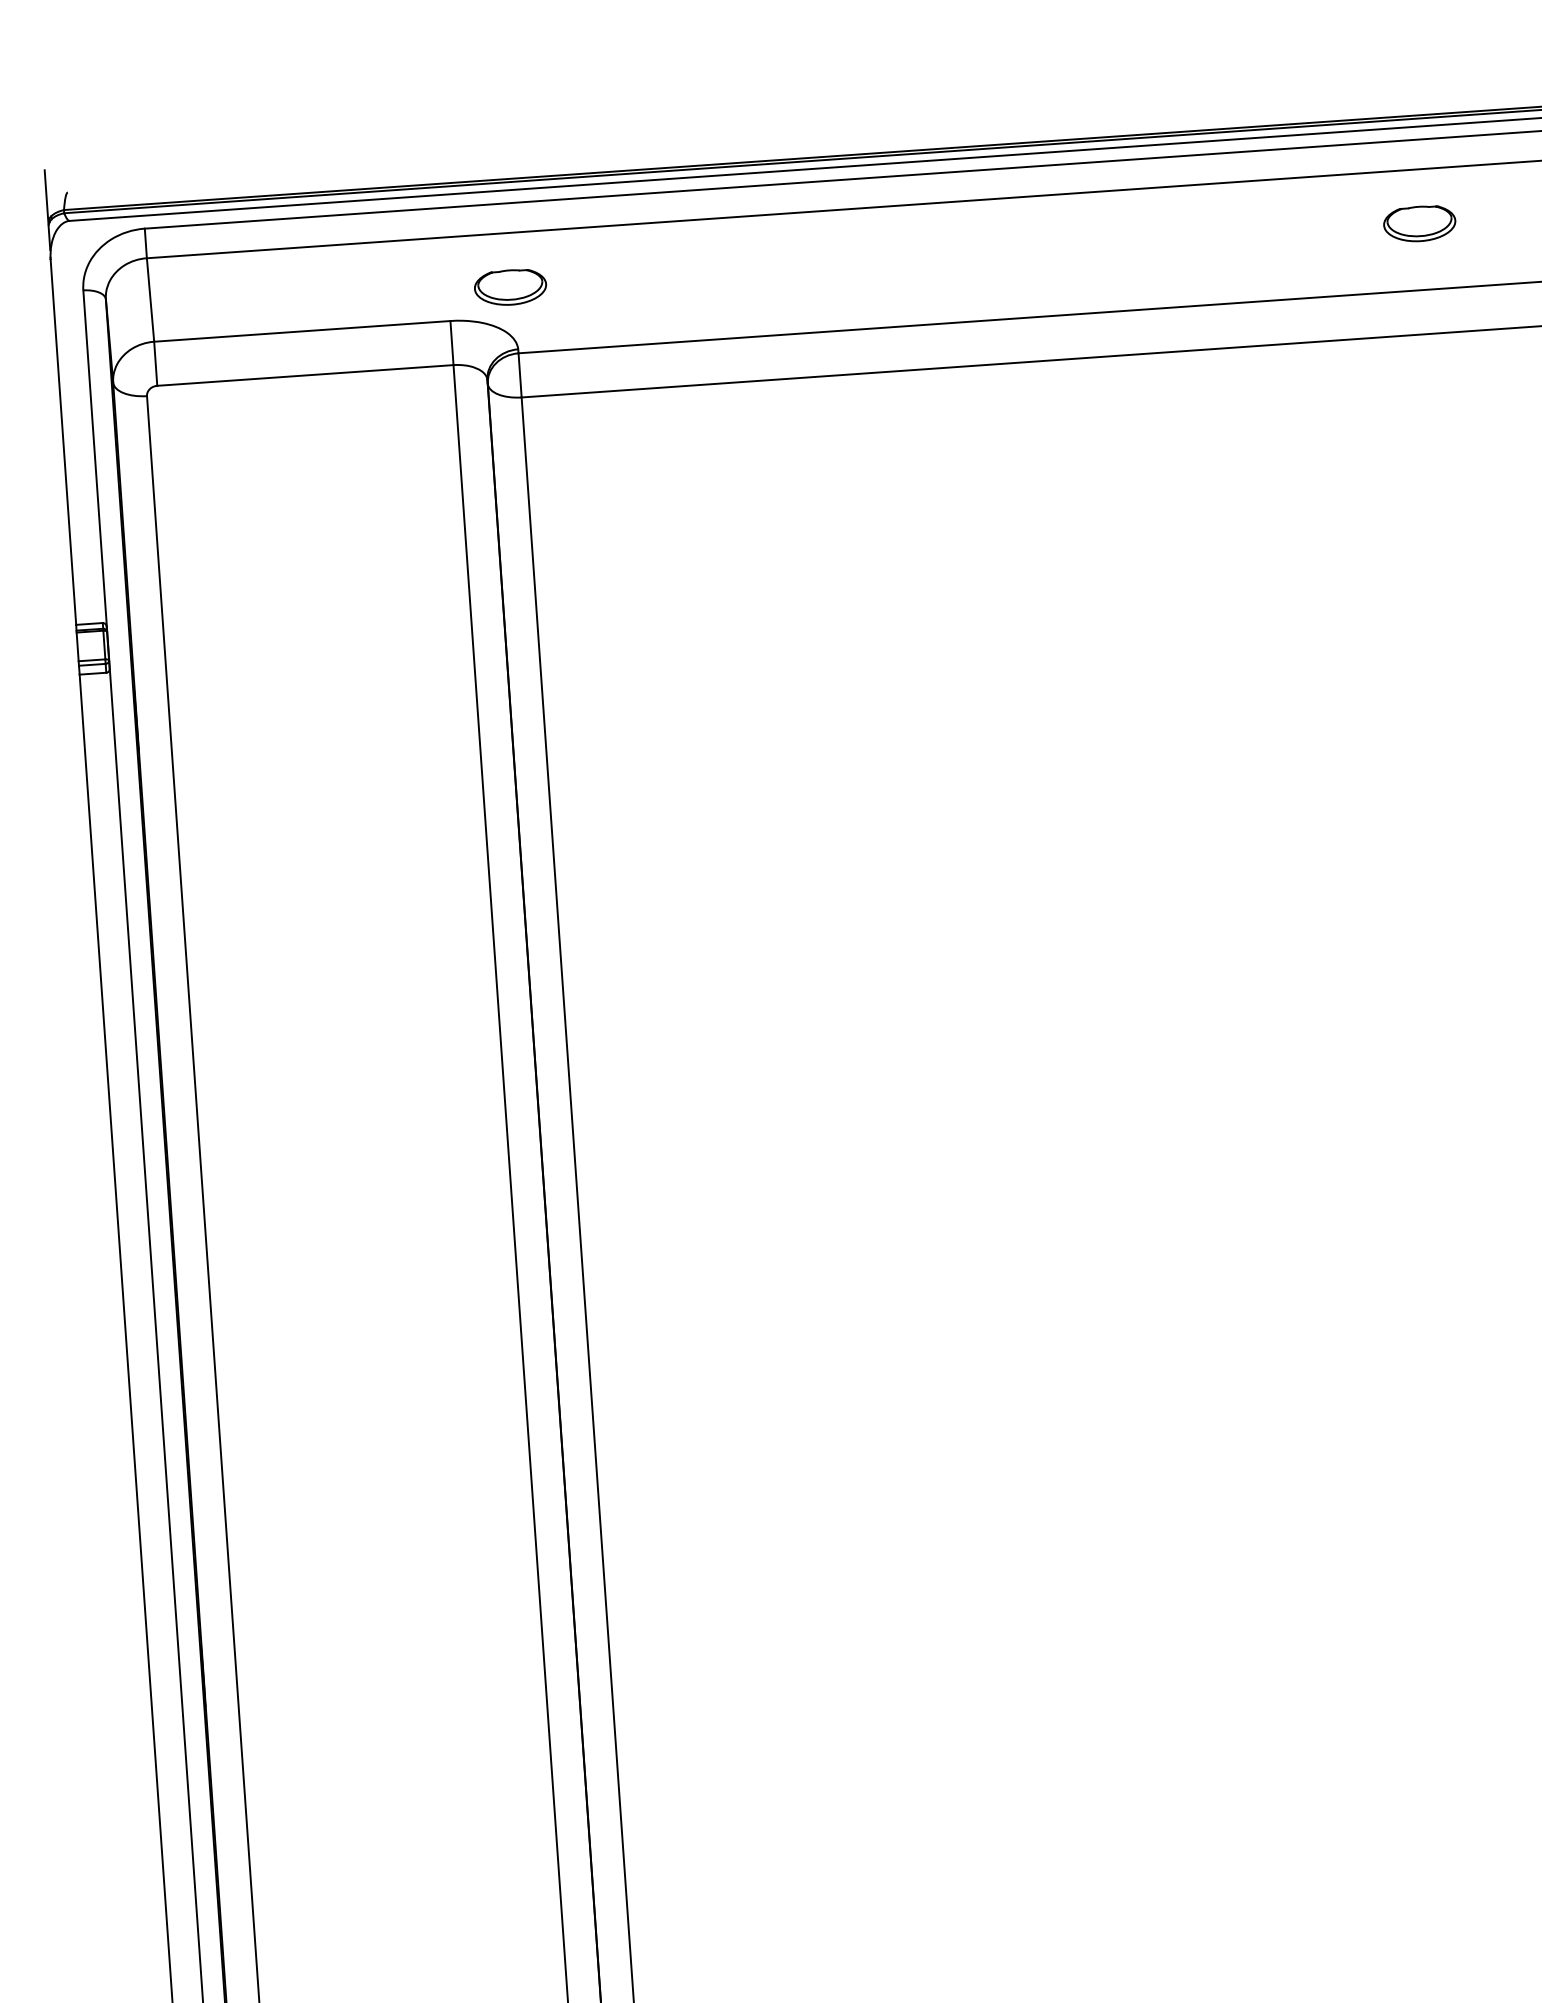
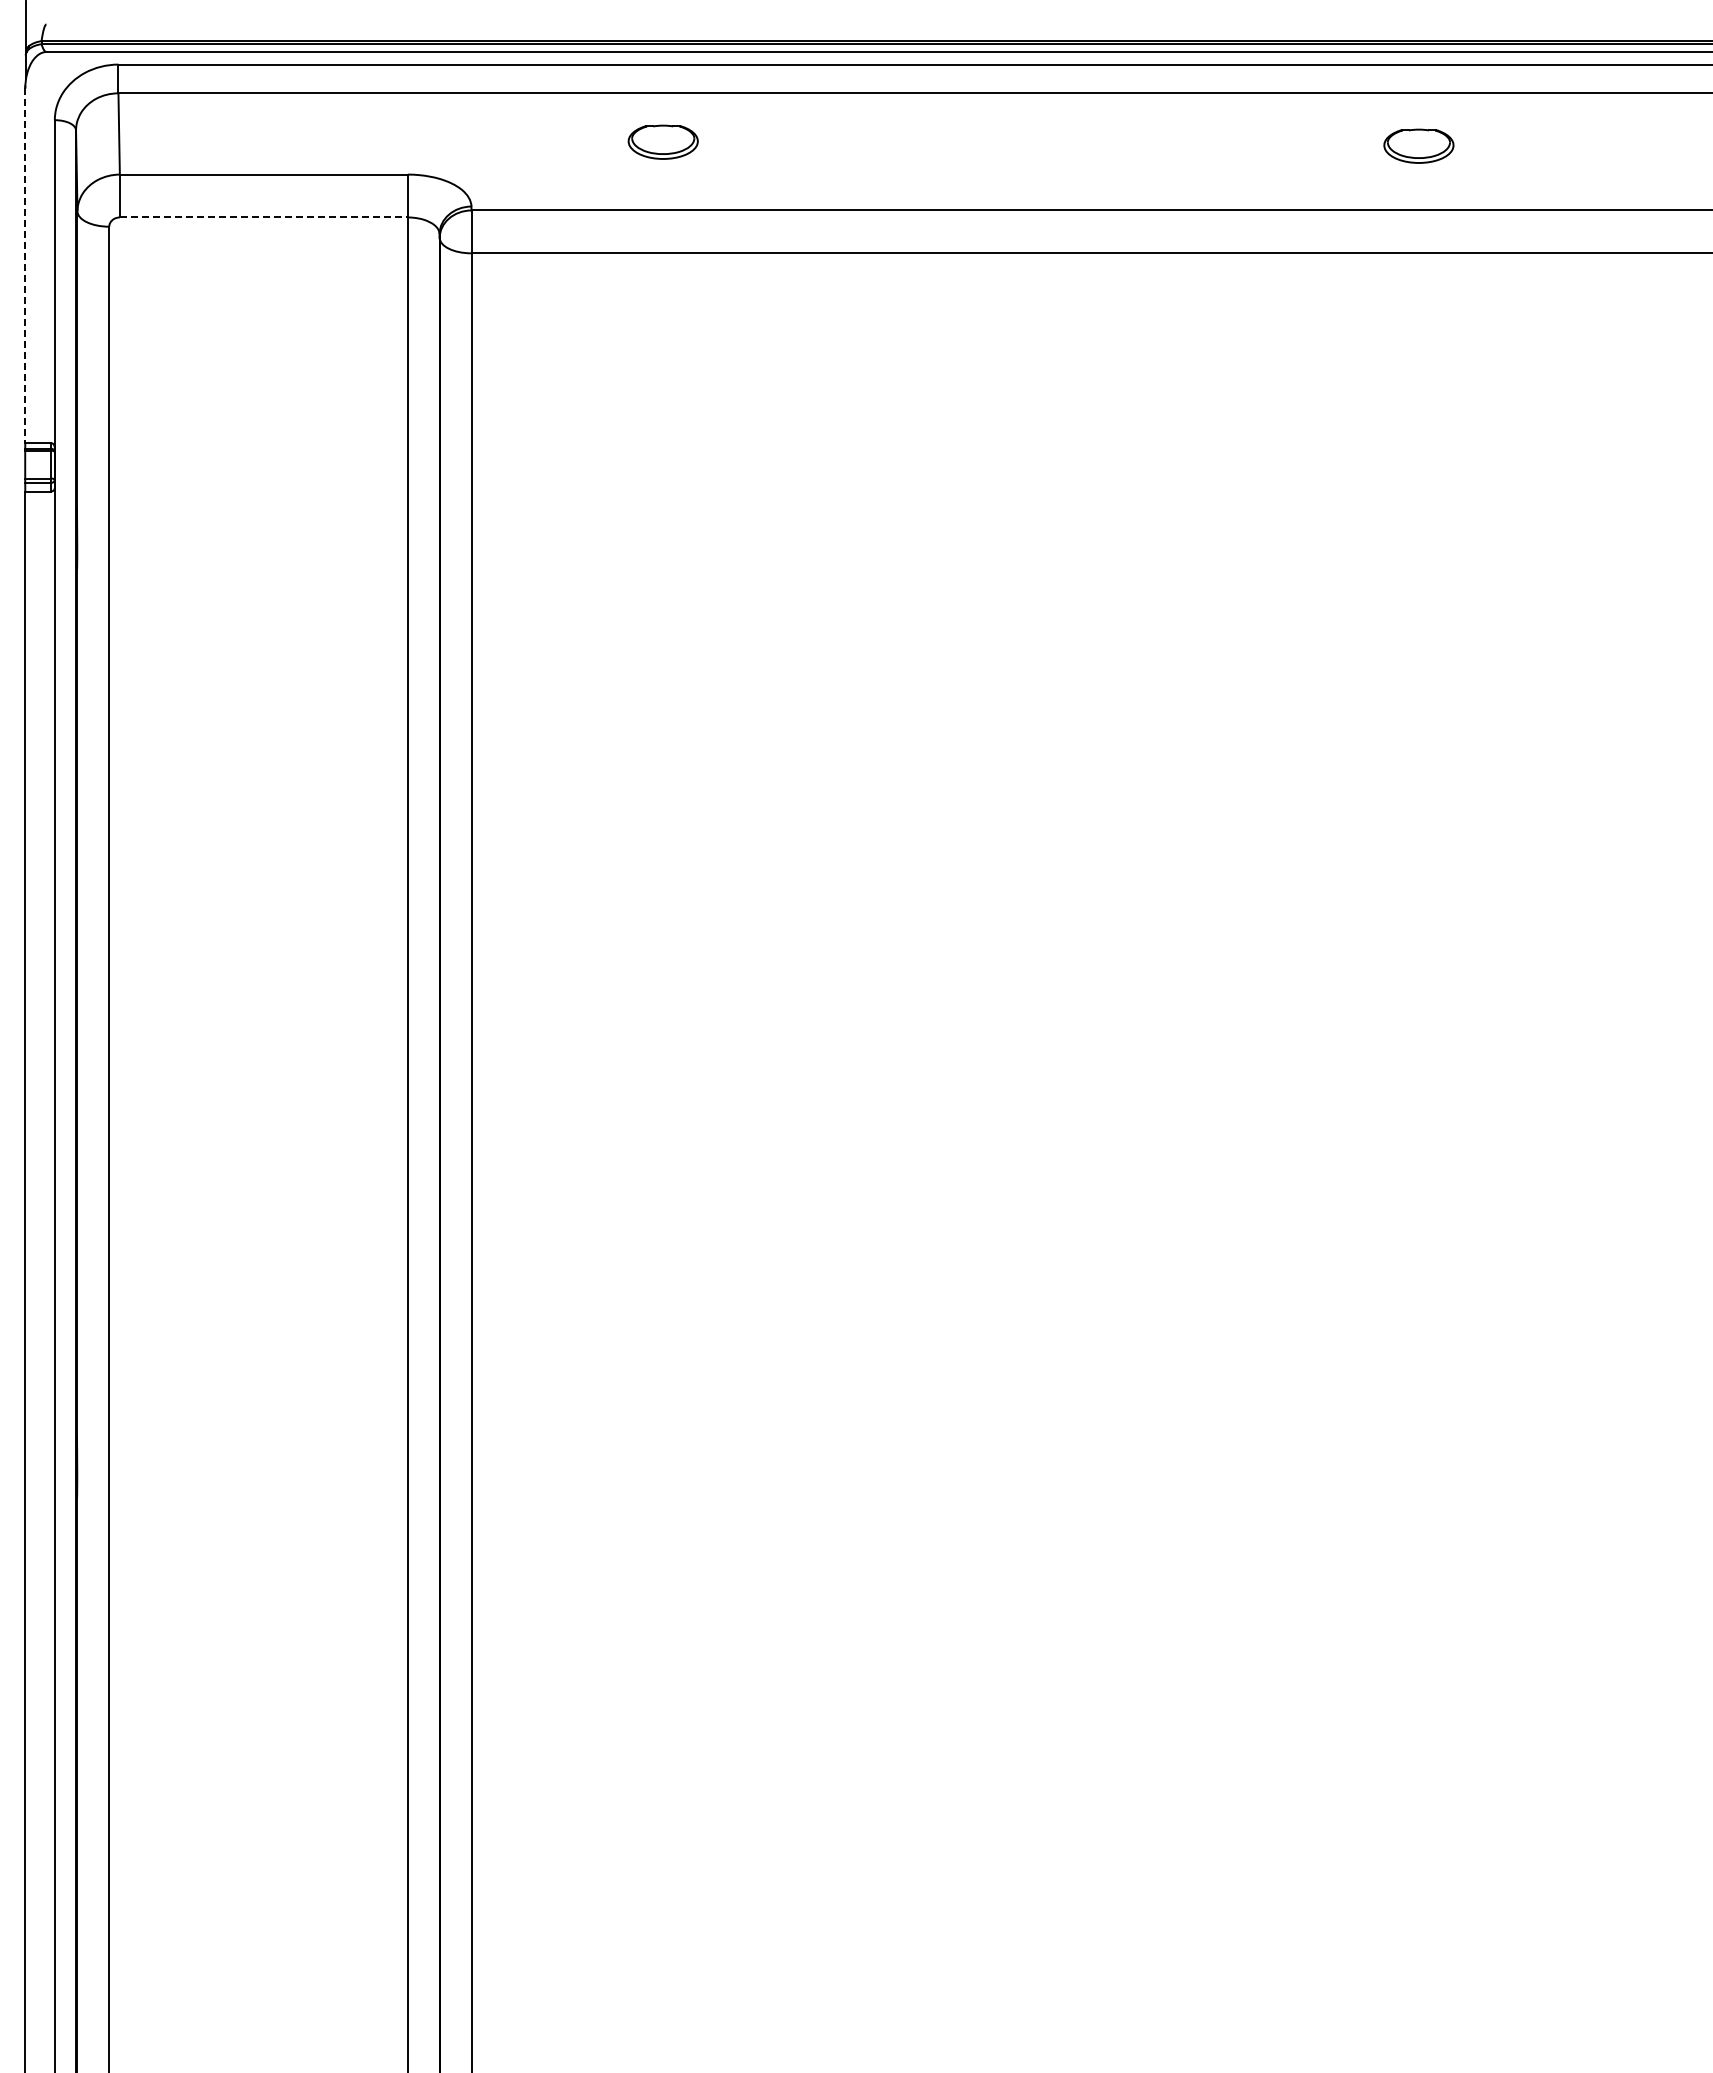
part: (1419, 223) -> (1418, 145), moved
part: (509, 286) -> (662, 141), moved
line: (305, 375) -> (263, 217), solid -> dashed
line: (63, 443) -> (25, 266), solid -> dashed

